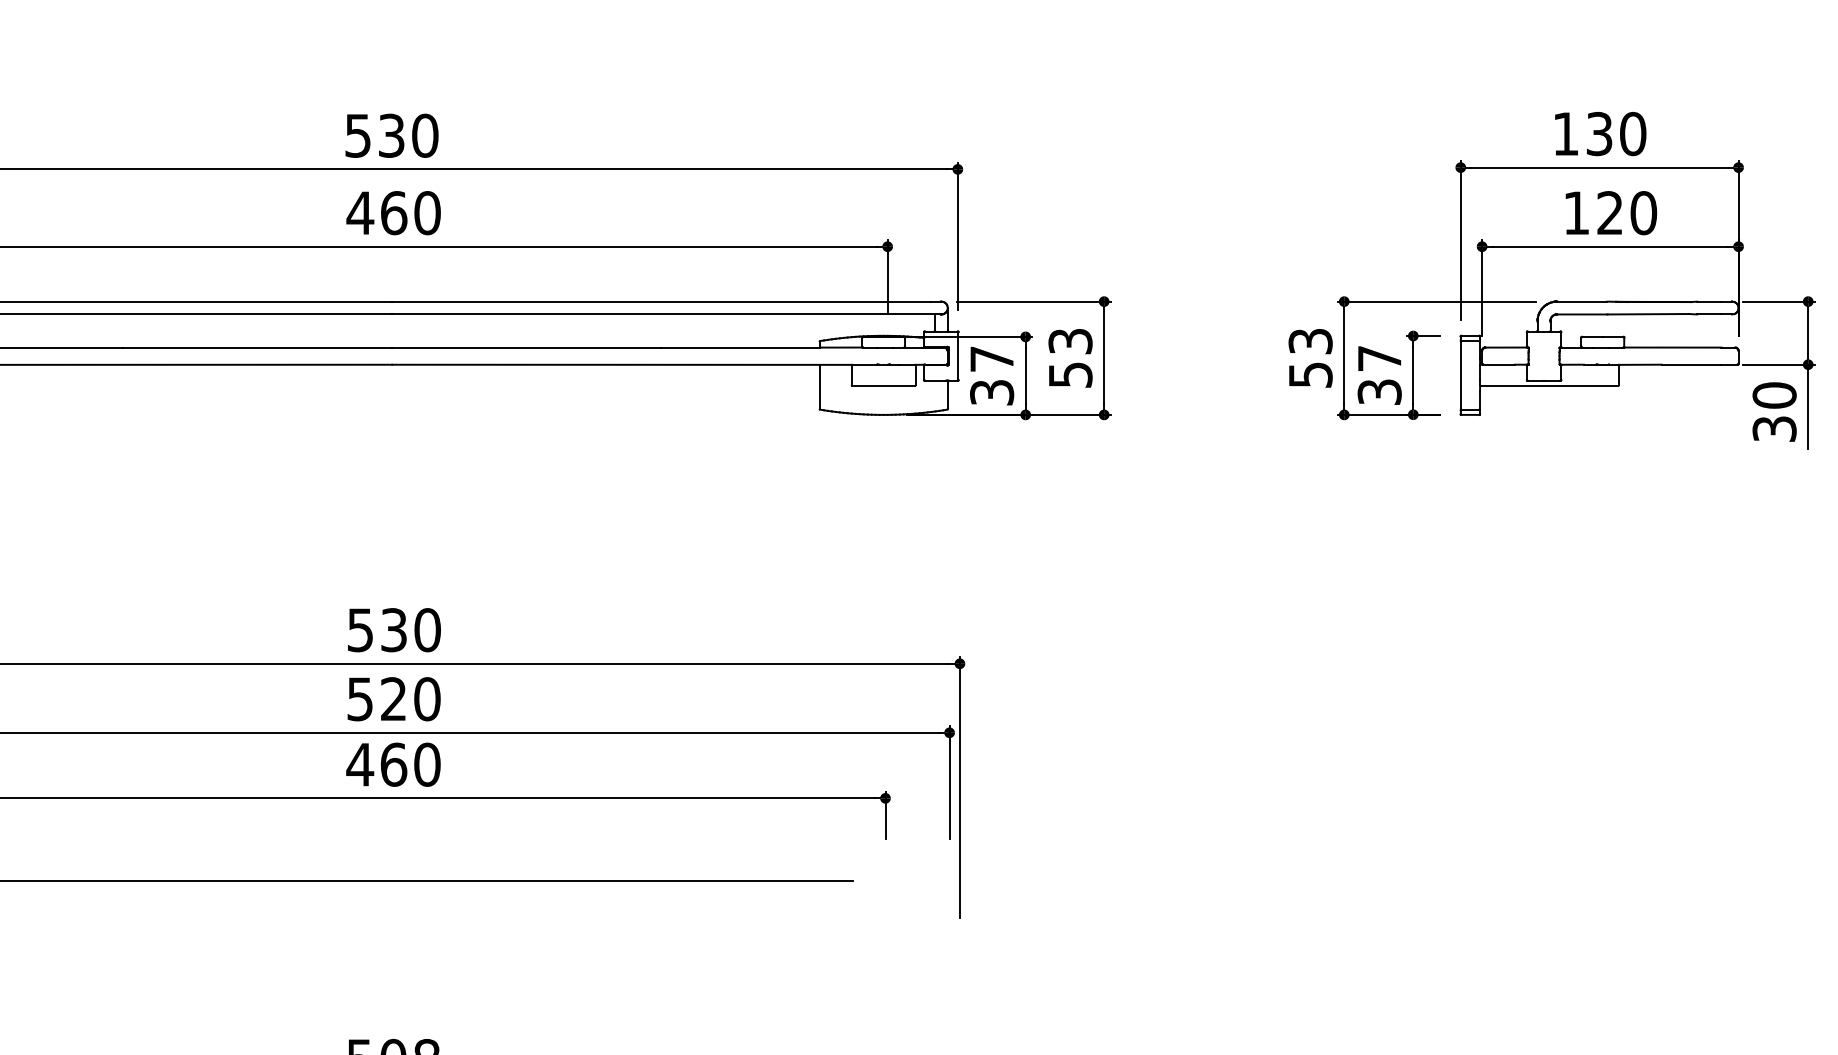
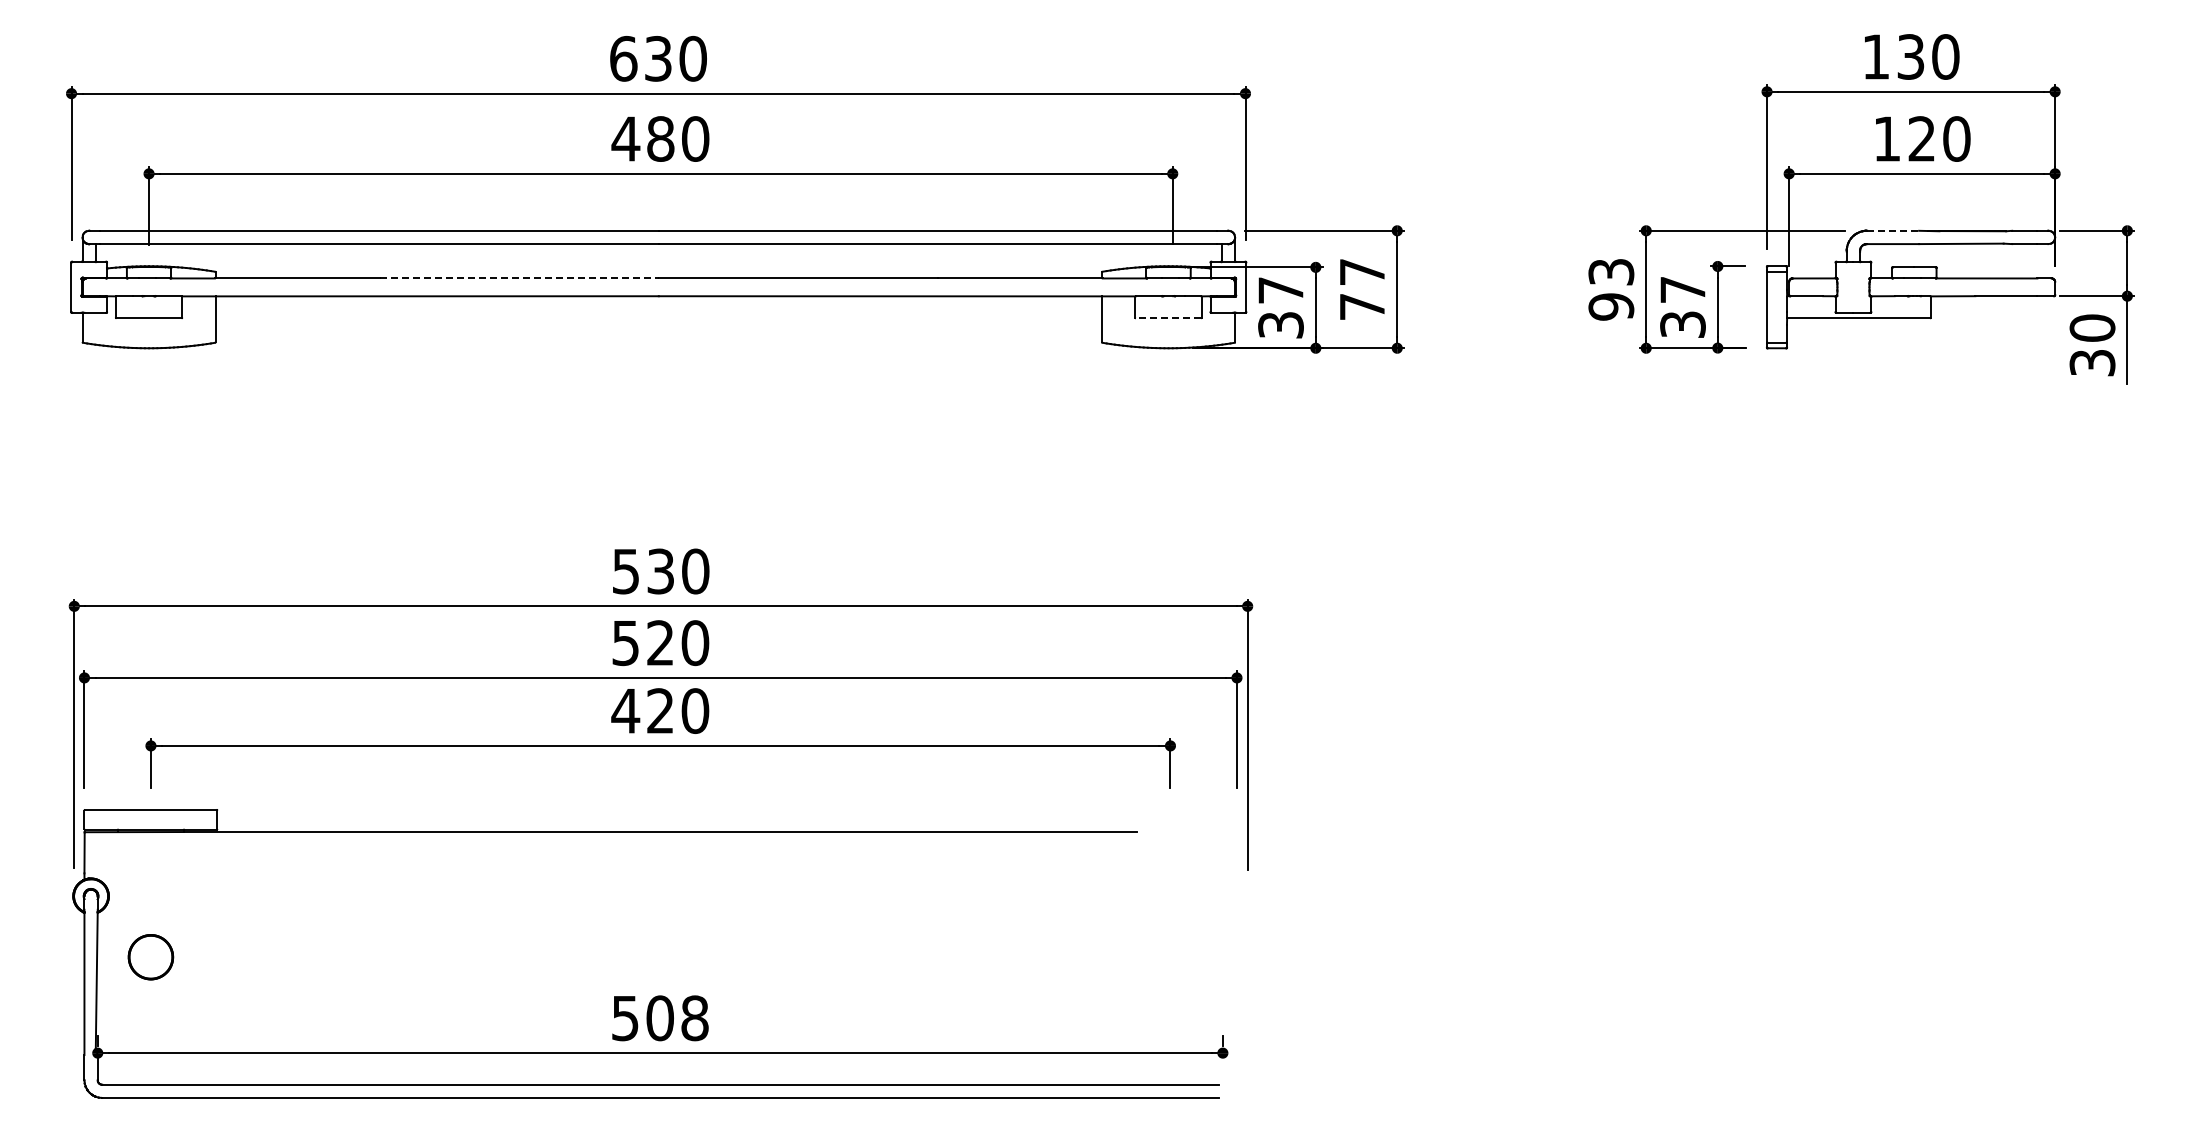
text: (358, 135) -> (623, 58), 530 -> 630
text: (393, 212) -> (660, 138), 460 -> 480
line: (1582, 301) -> (1893, 230), solid -> dashed
line: (257, 347) -> (519, 278), solid -> dashed
text: (1070, 358) -> (1362, 289), 53 -> 77
text: (1310, 374) -> (1611, 306), 53 -> 93
line: (883, 386) -> (1168, 318), solid -> dashed
text: (393, 764) -> (660, 710), 460 -> 420

